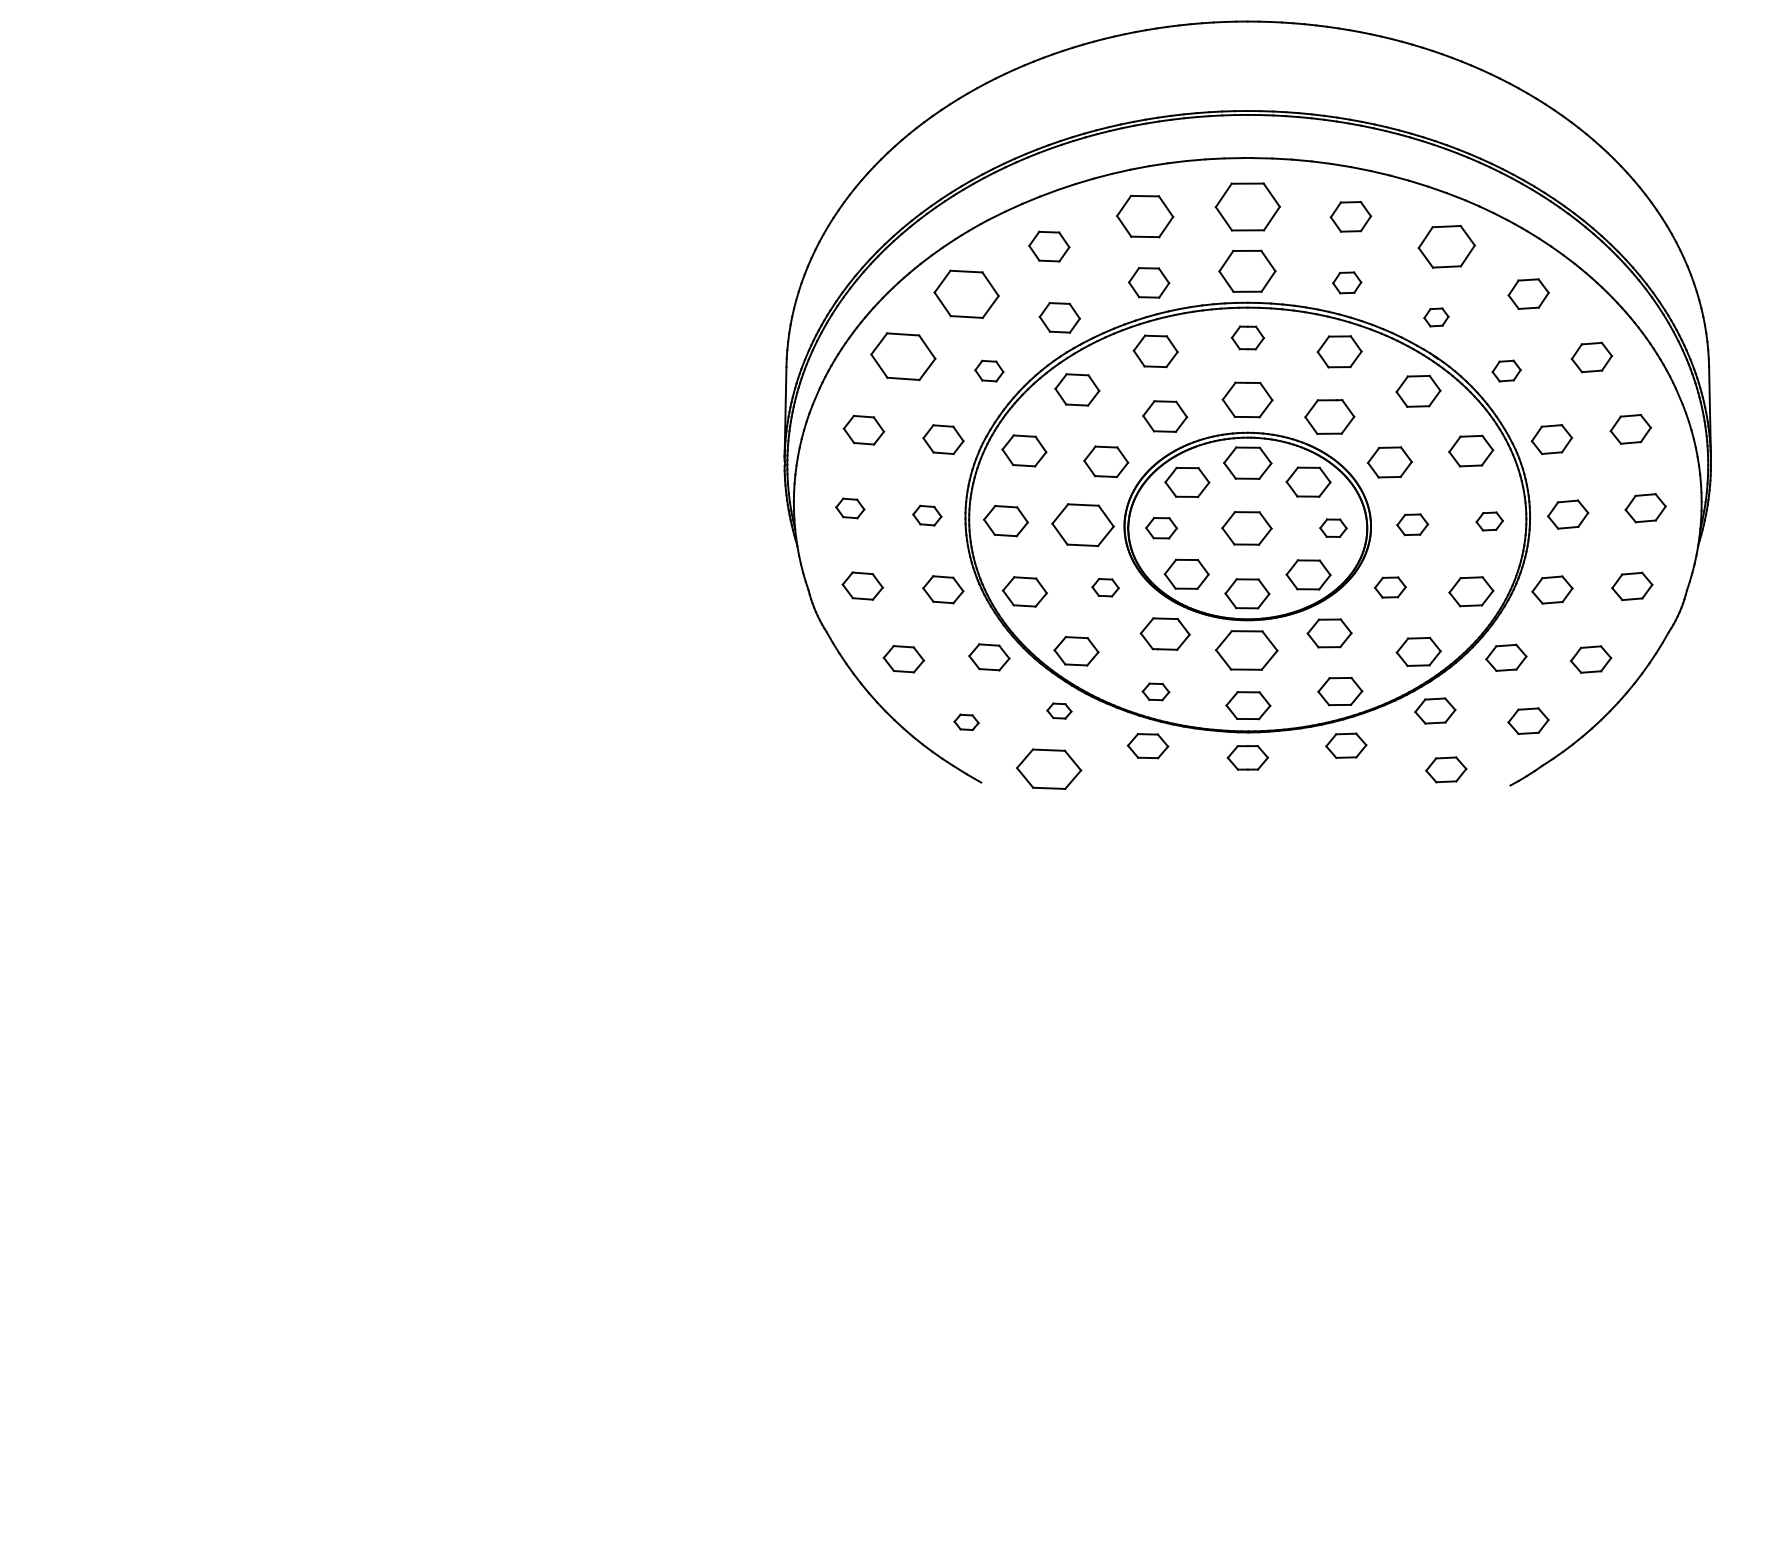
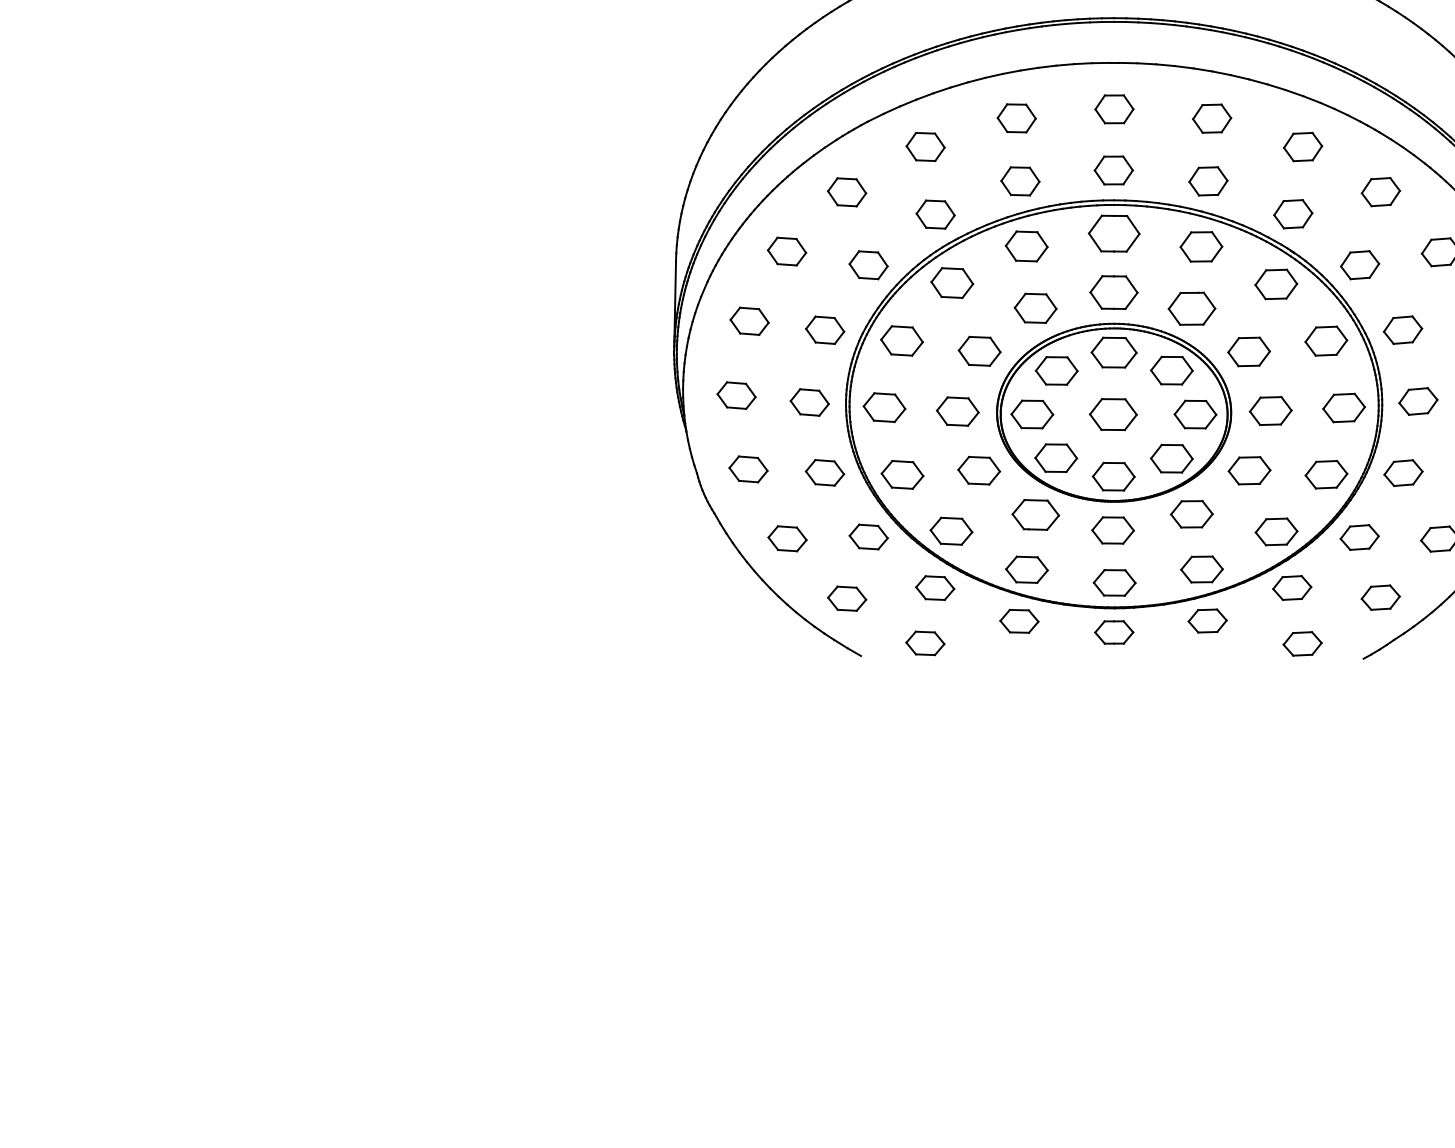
part: (1248, 206) -> (1114, 108), size x0.62
part: (1145, 216) -> (1017, 118), size x0.71
part: (1446, 246) -> (1302, 146), size x0.71
part: (1247, 271) -> (1113, 170), size x0.71
part: (1347, 282) -> (1208, 181), size x1.43
part: (966, 294) -> (847, 192), size x0.62
part: (1436, 317) -> (1293, 214), size x1.67
part: (1247, 337) -> (1113, 233), size x1.67
part: (903, 356) -> (787, 251), size x0.62
part: (989, 370) -> (868, 264), size x1.43
part: (1506, 370) -> (1359, 264), size x1.43
part: (850, 508) -> (736, 395), size x1.43
part: (927, 515) -> (809, 402), size x1.43
part: (1489, 521) -> (1343, 408), size x1.67
part: (1412, 524) -> (1270, 410), size x1.43
part: (1083, 525) -> (958, 411), size x0.71
part: (1161, 527) -> (1032, 413), size x1.43
part: (1333, 527) -> (1195, 413), size x1.67
part: (1105, 587) -> (979, 470), size x1.67
part: (1390, 587) -> (1249, 470), size x1.43
part: (1246, 650) -> (1112, 530), size x0.71
part: (1155, 691) -> (1026, 569), size x1.67
part: (1059, 710) -> (935, 587), size x1.67
part: (966, 722) -> (847, 598), size x1.67
part: (1048, 769) -> (924, 643), size x0.62

